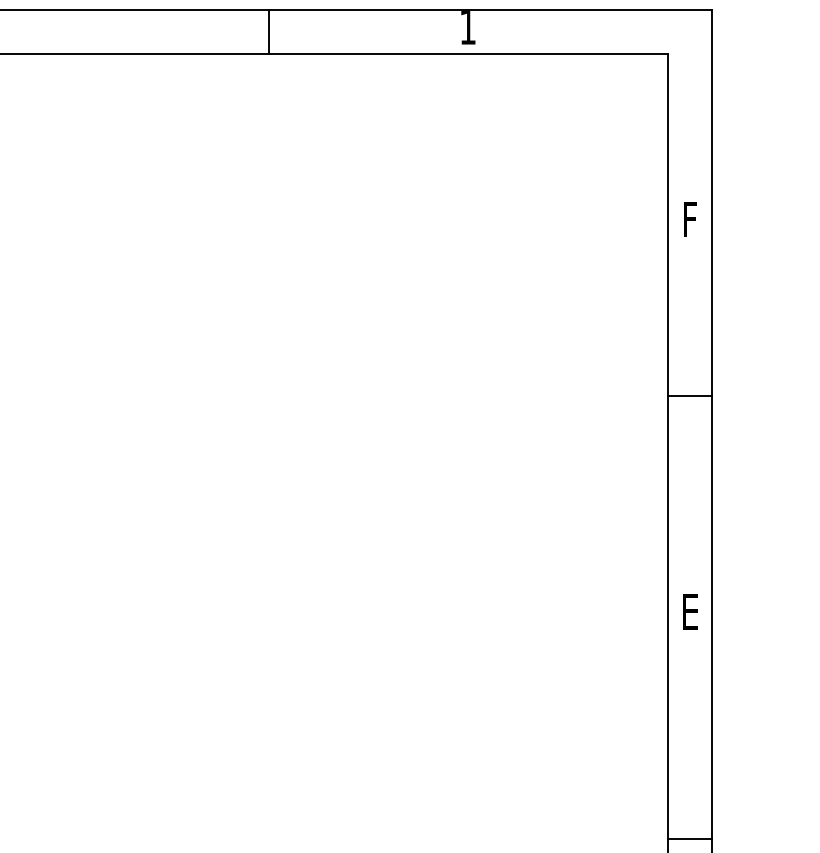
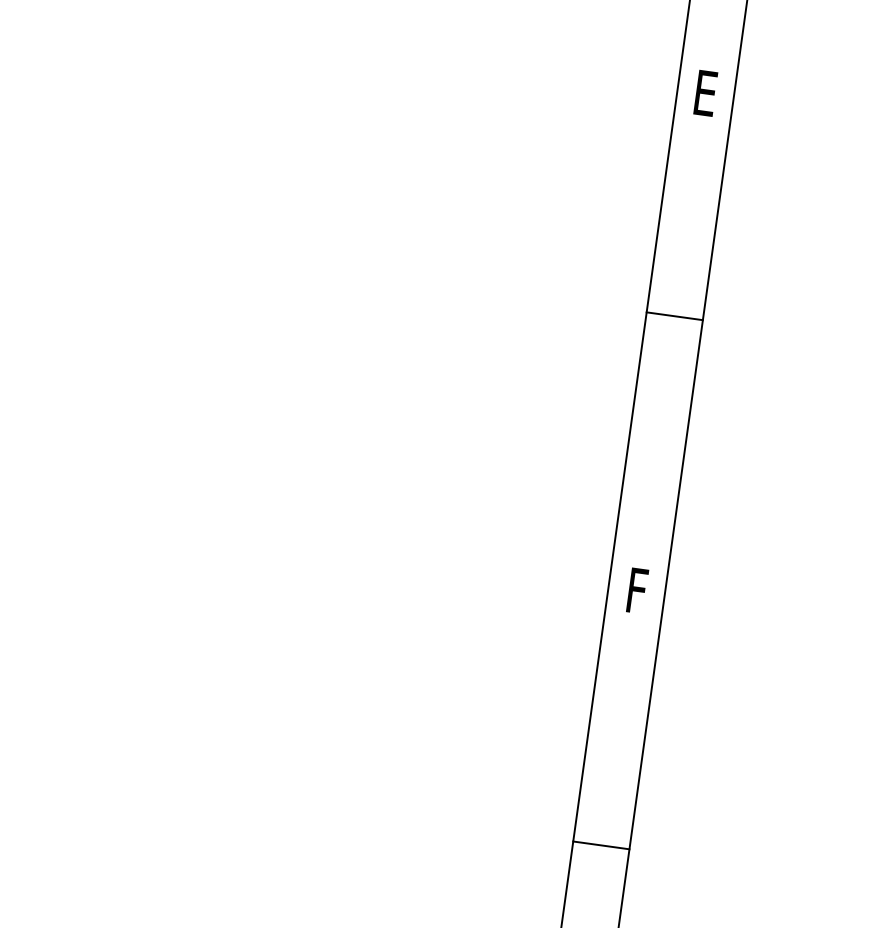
text: (690, 219) -> (706, 93), F -> E
text: (690, 611) -> (637, 590), E -> F
line: (689, 838) -> (600, 844), moved

